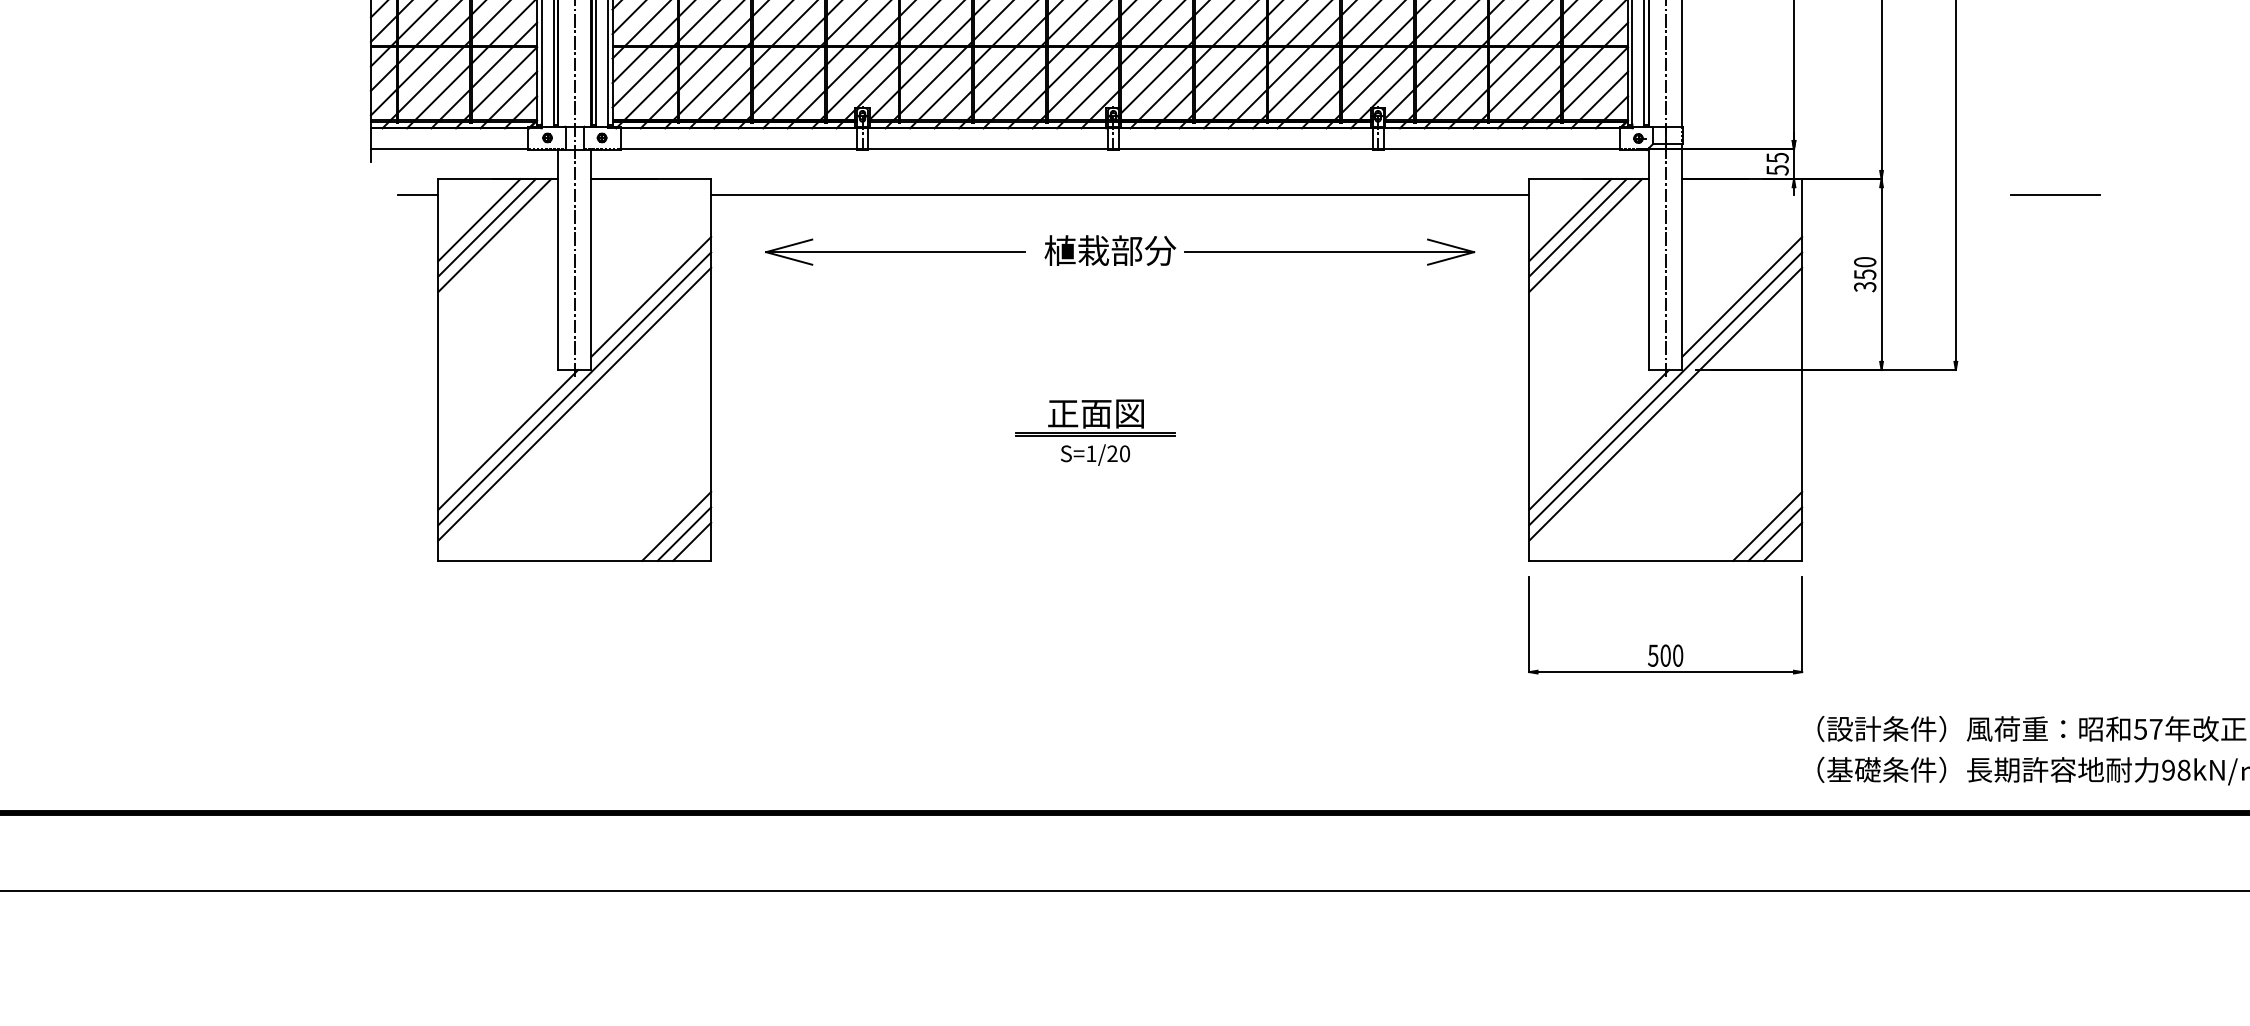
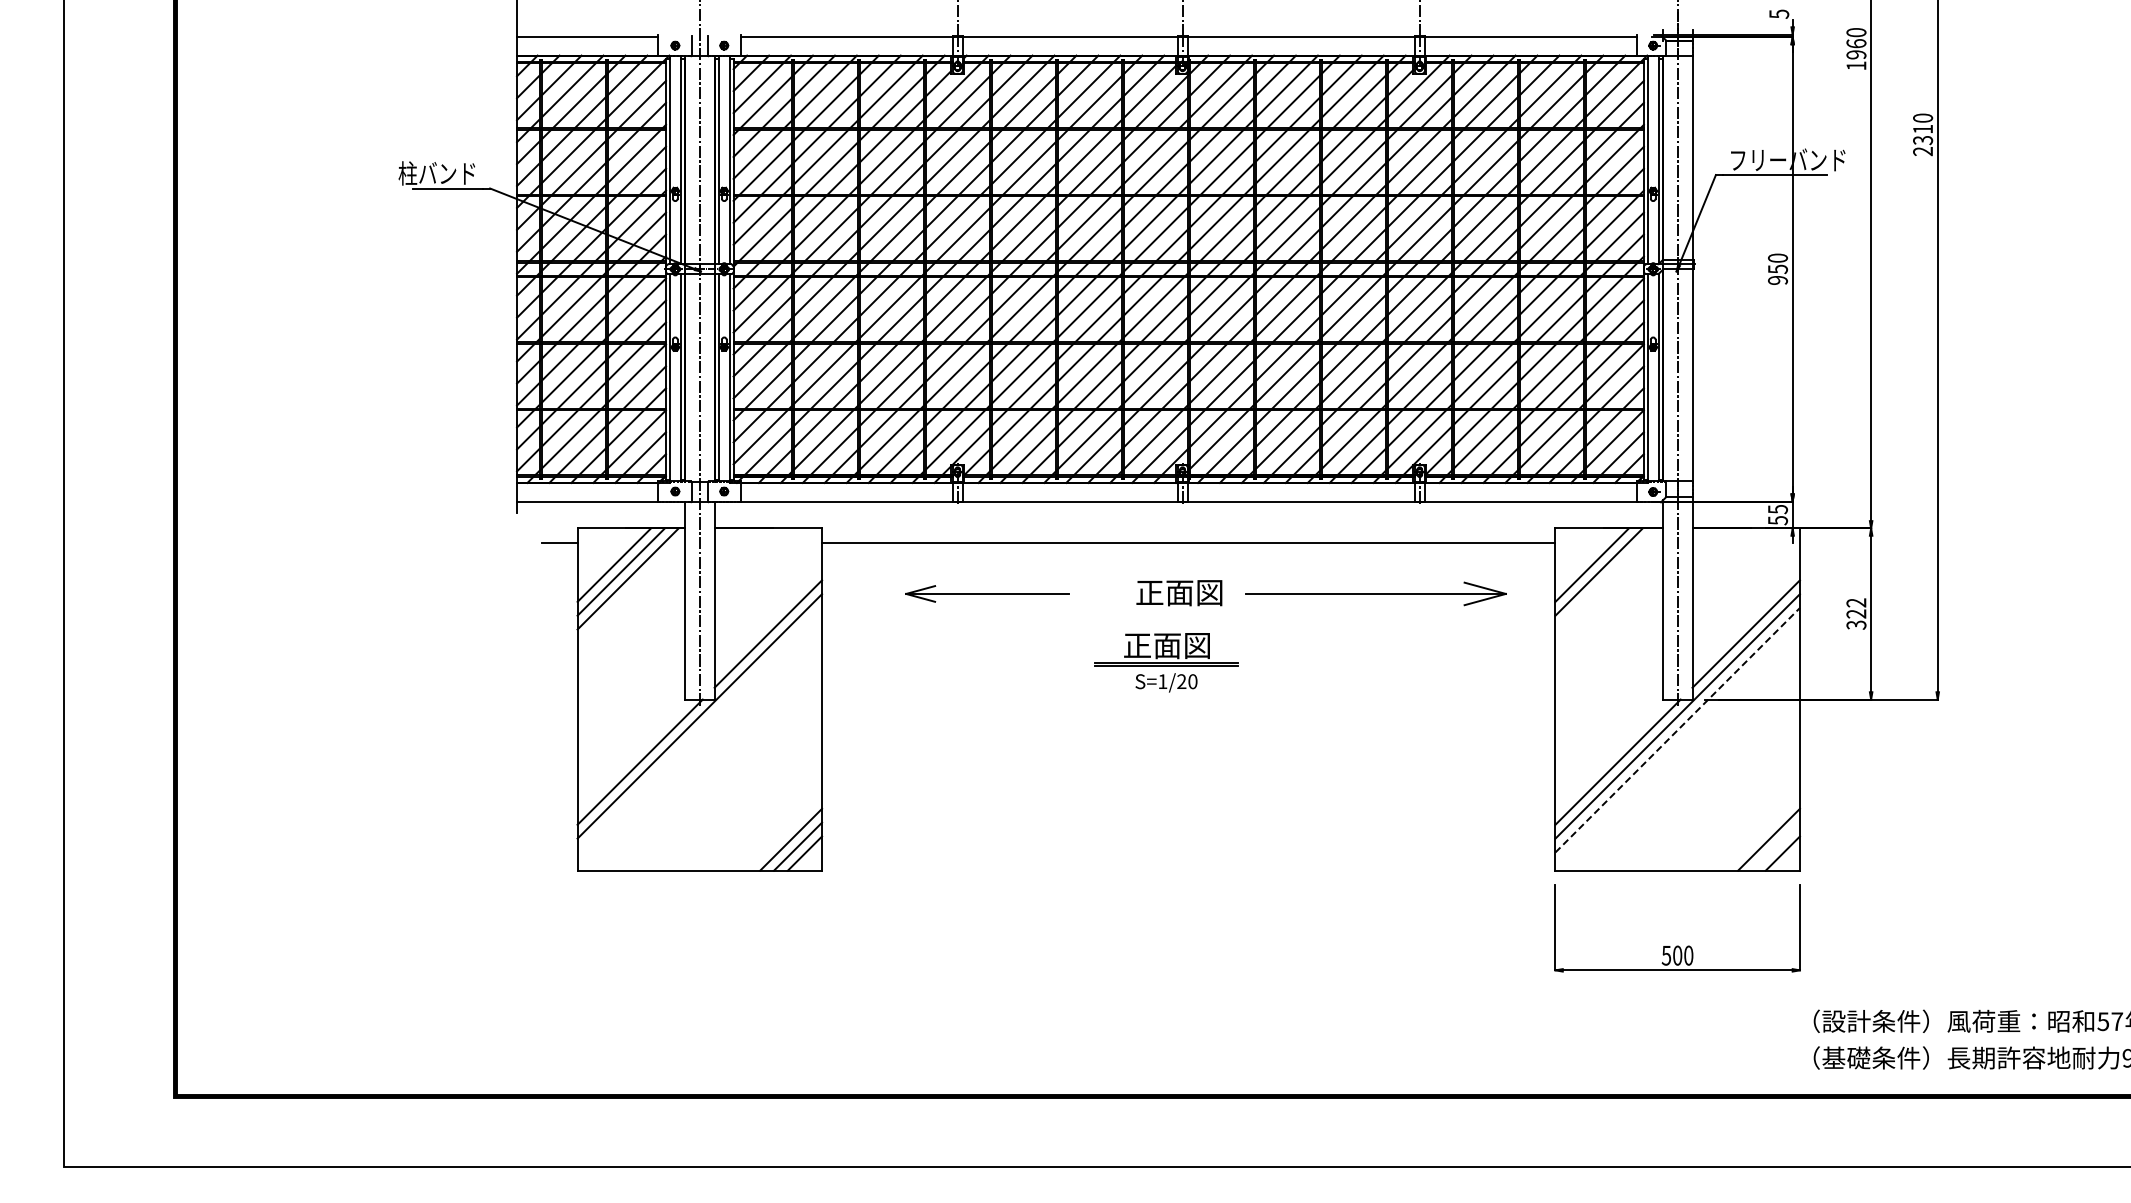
line: (2054, 194) -> (2026, 542), removed
line: (1585, 234) -> (1605, 578), removed
text: (1109, 250) -> (1179, 592), 植栽部分 -> 正面図
part: (895, 251) -> (987, 593), size x0.7
text: (1865, 268) -> (1856, 608), 350 -> 322
line: (574, 403) -> (699, 729), removed
line: (1665, 404) -> (1677, 730), solid -> dashed
part: (1095, 432) -> (1166, 662), moved
line: (1774, 533) -> (1775, 846), removed

